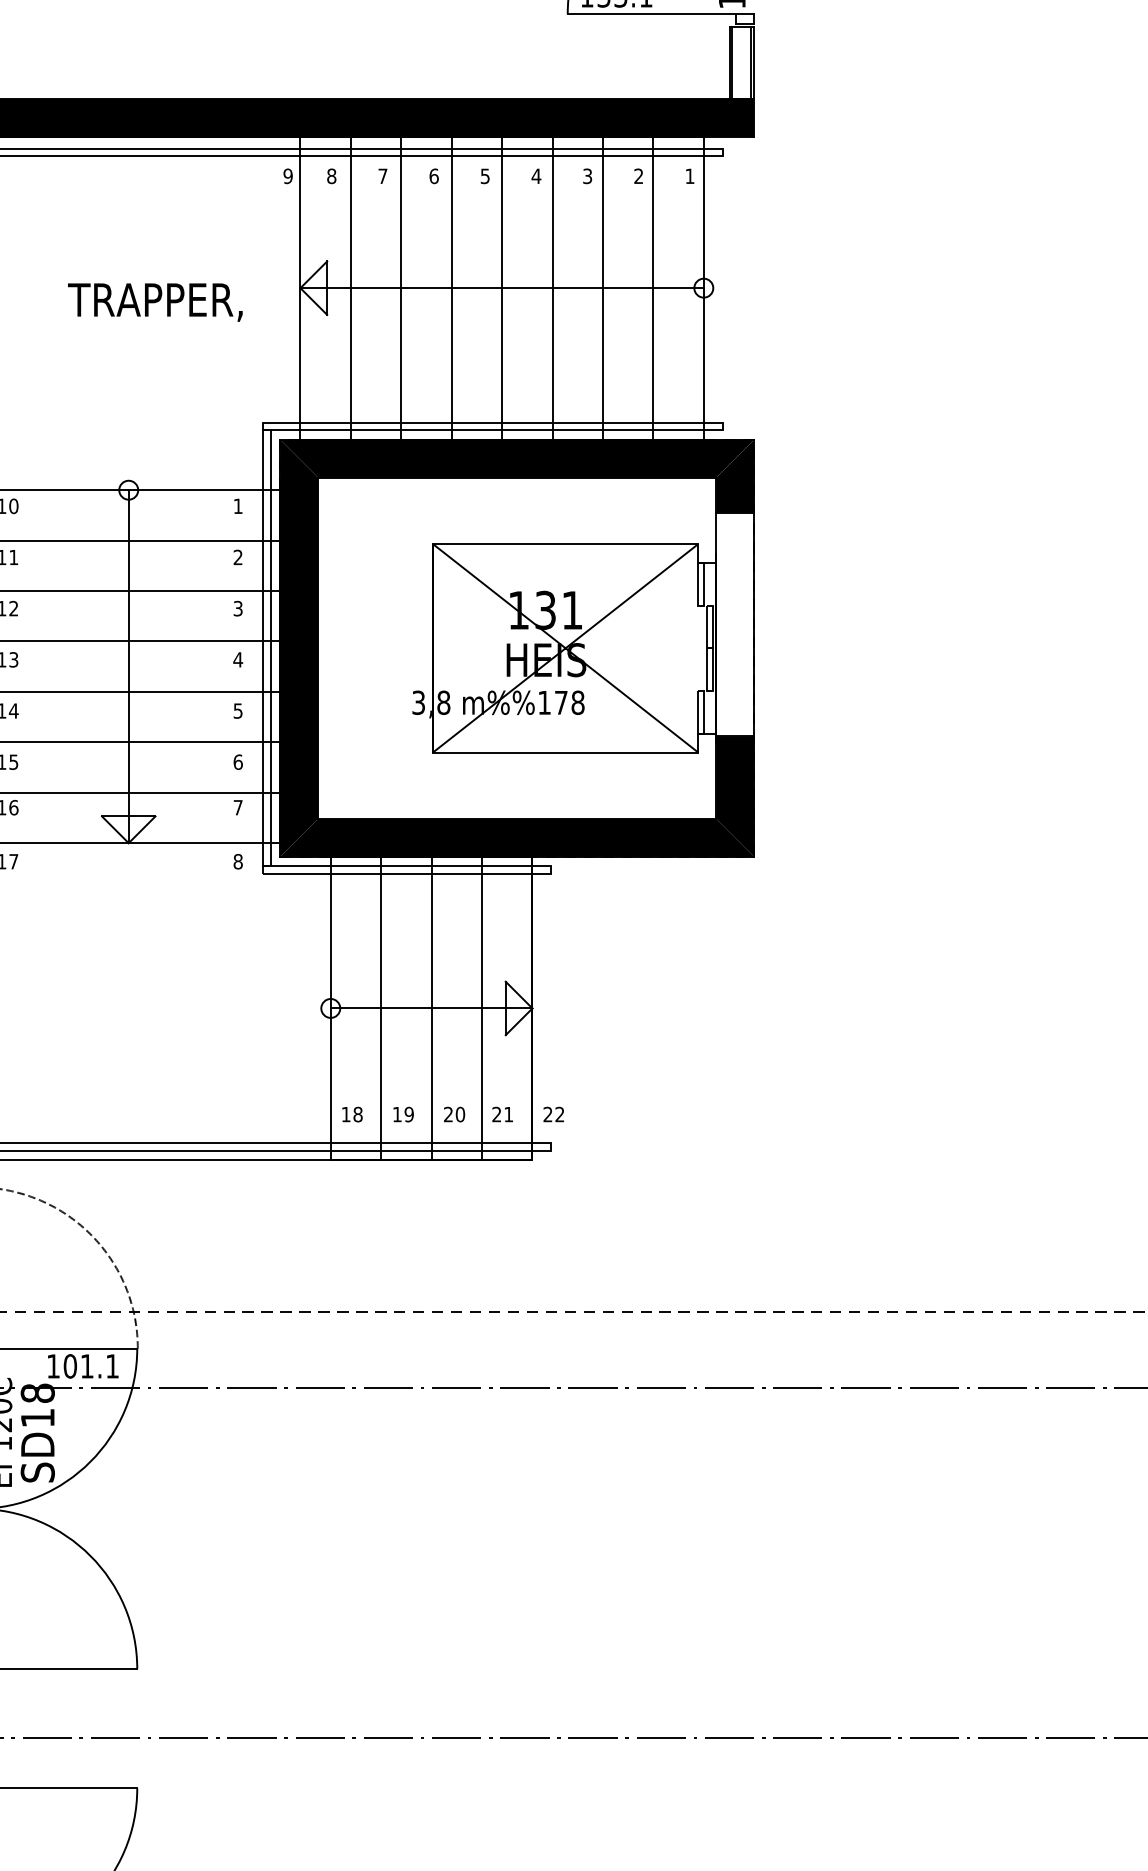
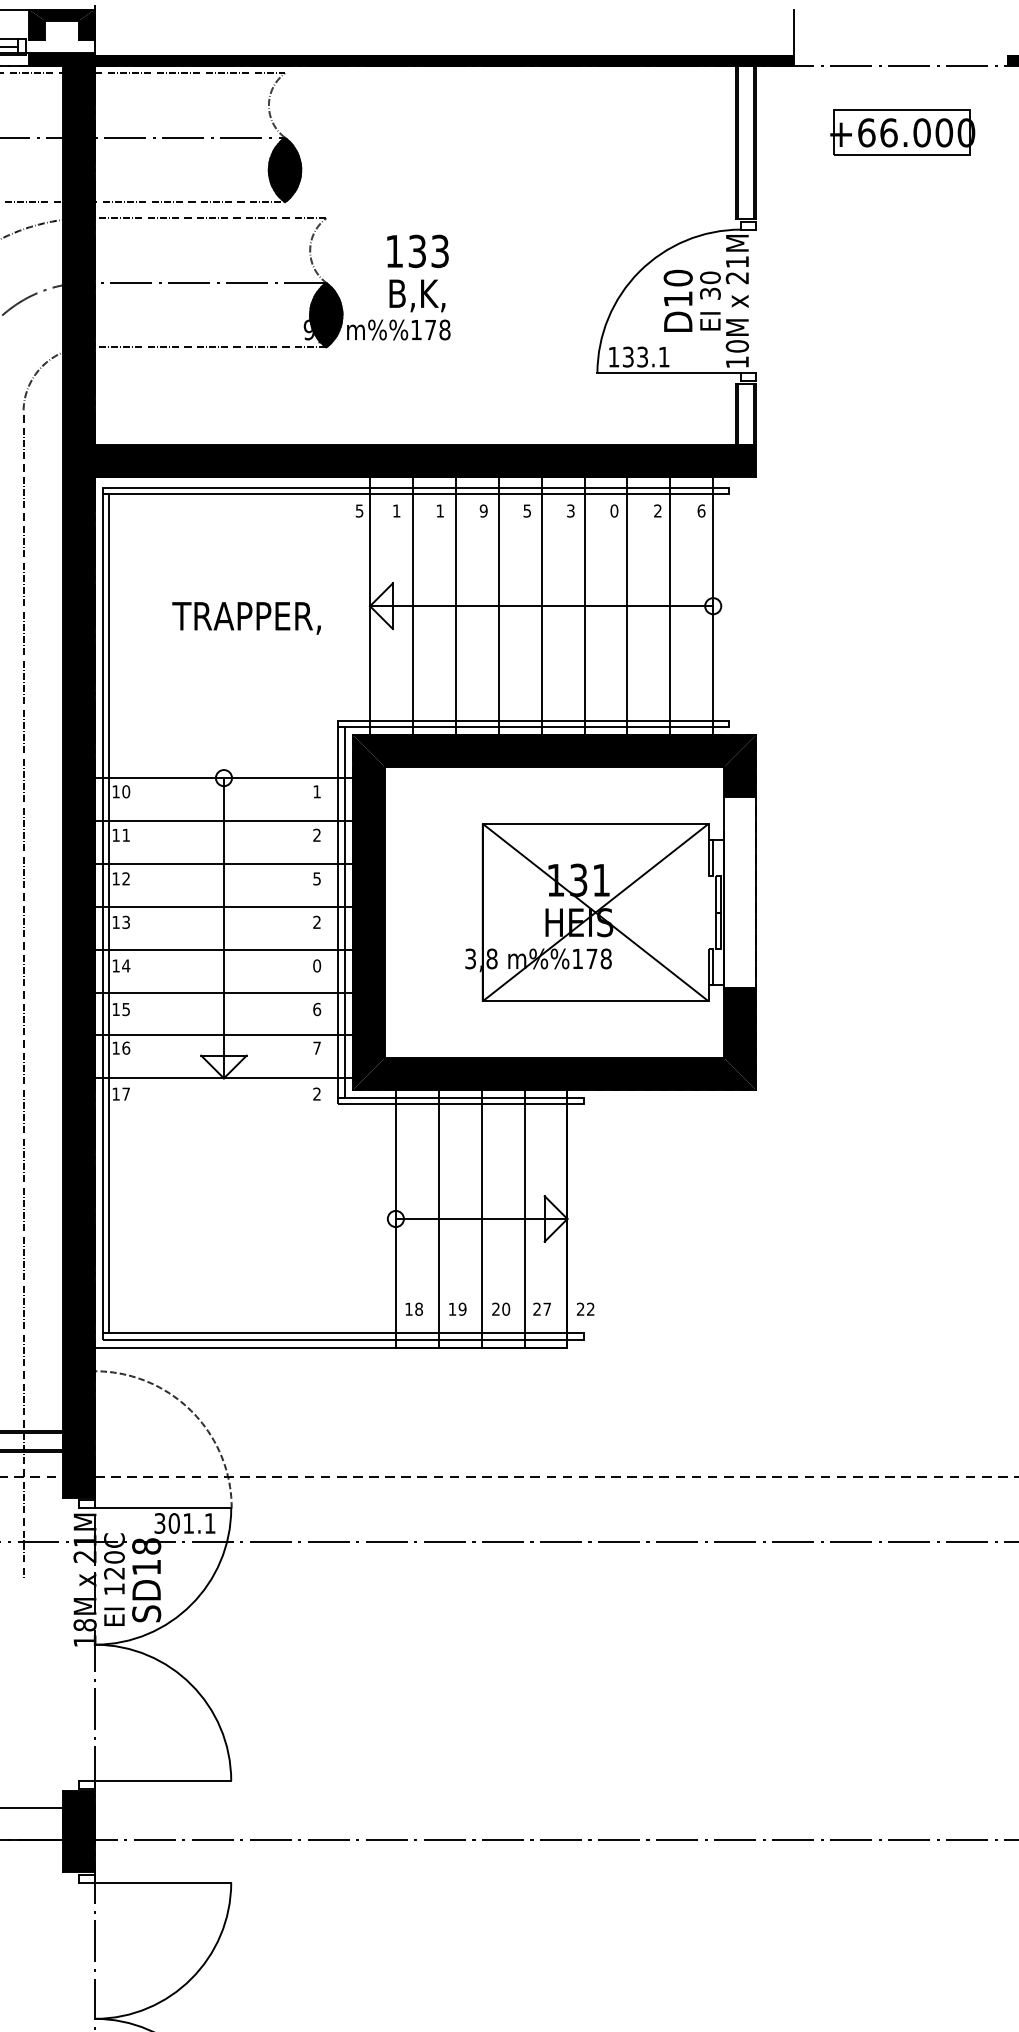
text: (288, 175) -> (359, 510), 9 -> 5
text: (331, 175) -> (396, 510), 8 -> 1
text: (382, 175) -> (439, 510), 7 -> 1
text: (433, 175) -> (483, 510), 6 -> 9
text: (536, 175) -> (570, 510), 4 -> 3
text: (587, 175) -> (614, 510), 3 -> 0
text: (690, 175) -> (701, 510), 1 -> 6
text: (237, 608) -> (316, 878), 3 -> 5
text: (237, 658) -> (316, 921), 4 -> 2
text: (238, 710) -> (317, 965), 5 -> 0
text: (237, 860) -> (316, 1093), 8 -> 2
text: (507, 1113) -> (546, 1308), 21 -> 27
text: (52, 1366) -> (159, 1523), 101.1 -> 301.1

